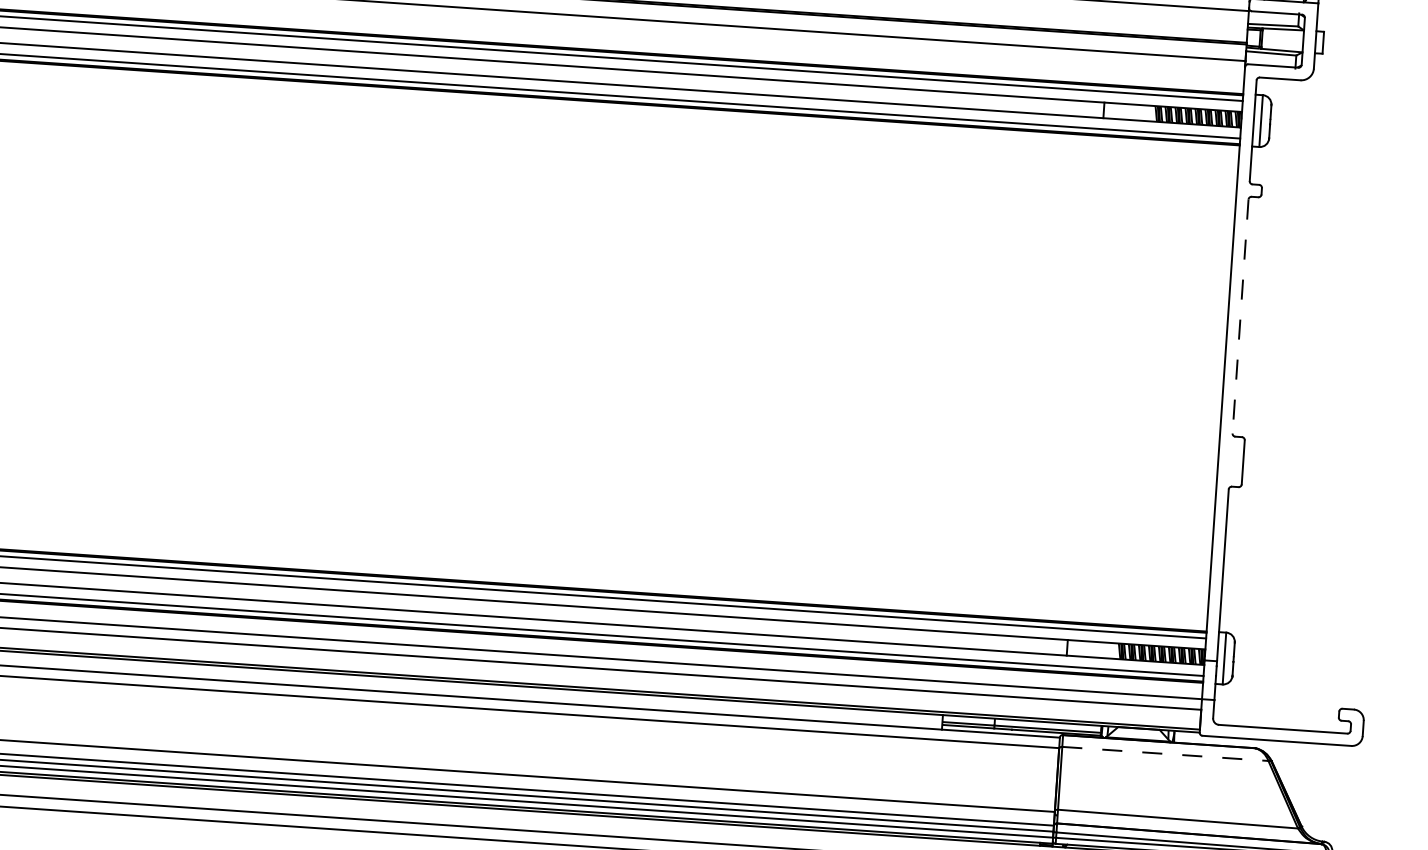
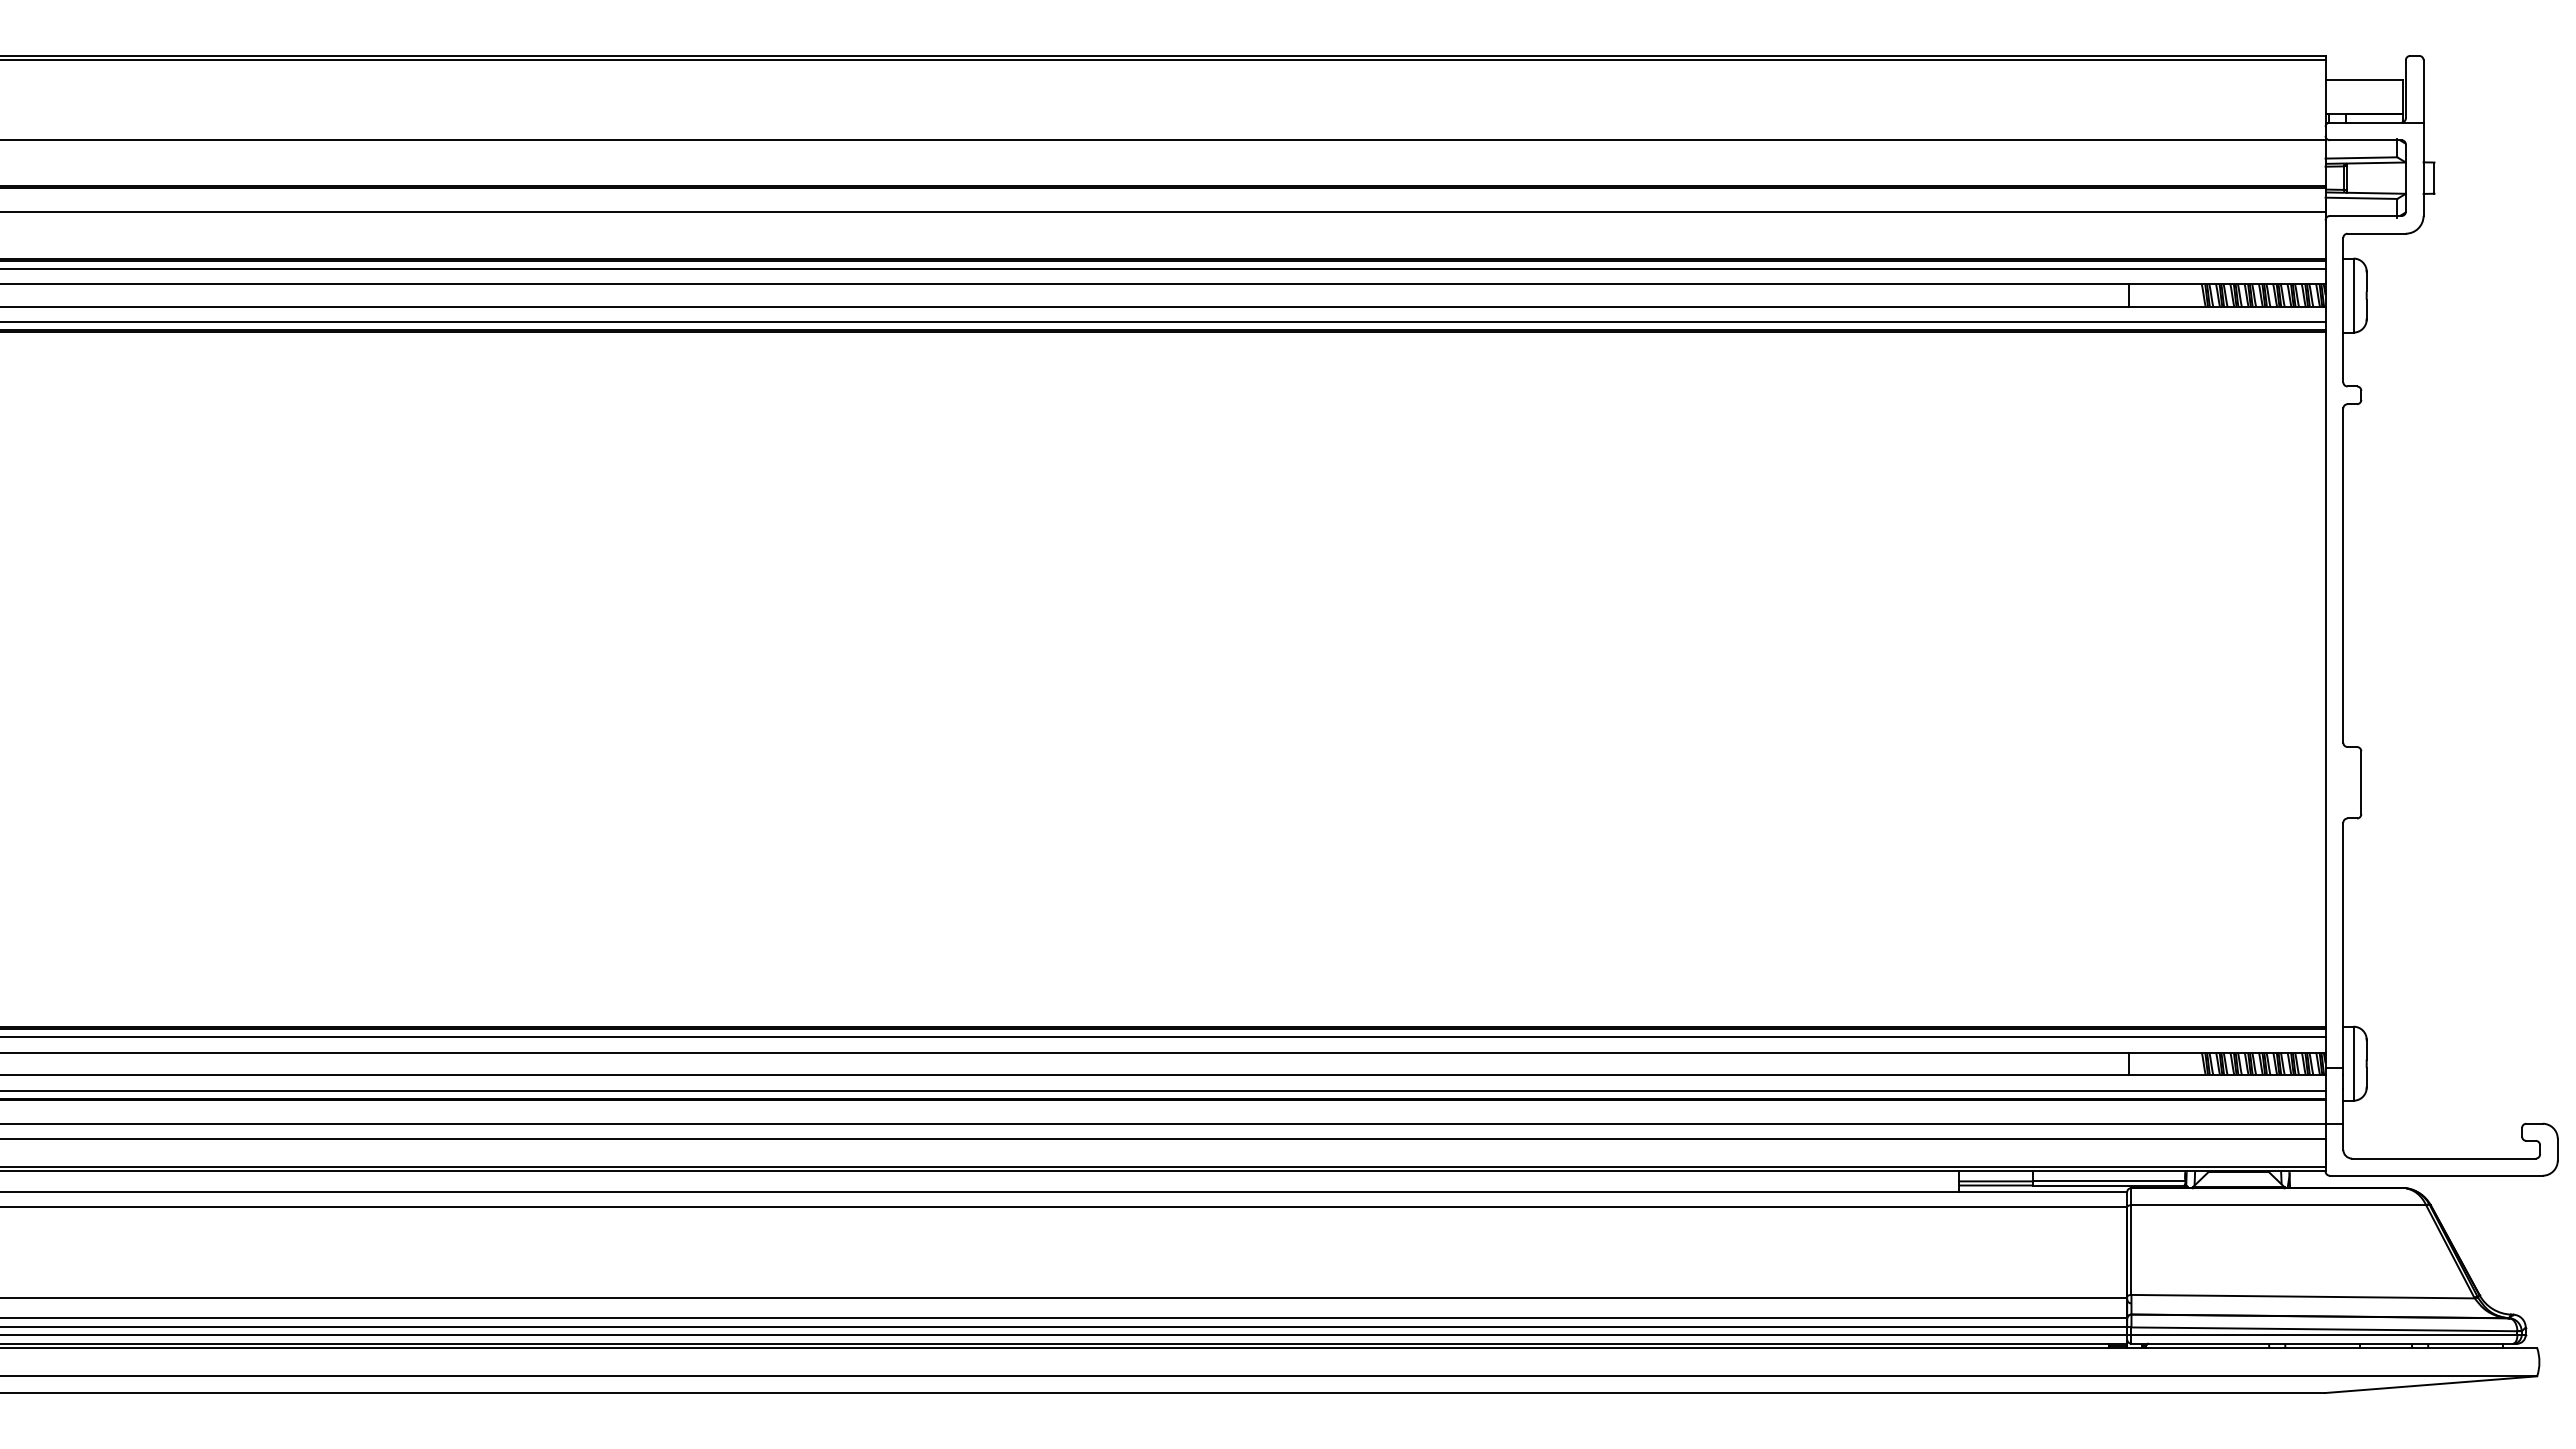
line: (1240, 317) -> (2343, 576), dashed -> solid
line: (1165, 754) -> (2279, 1205), dashed -> solid

